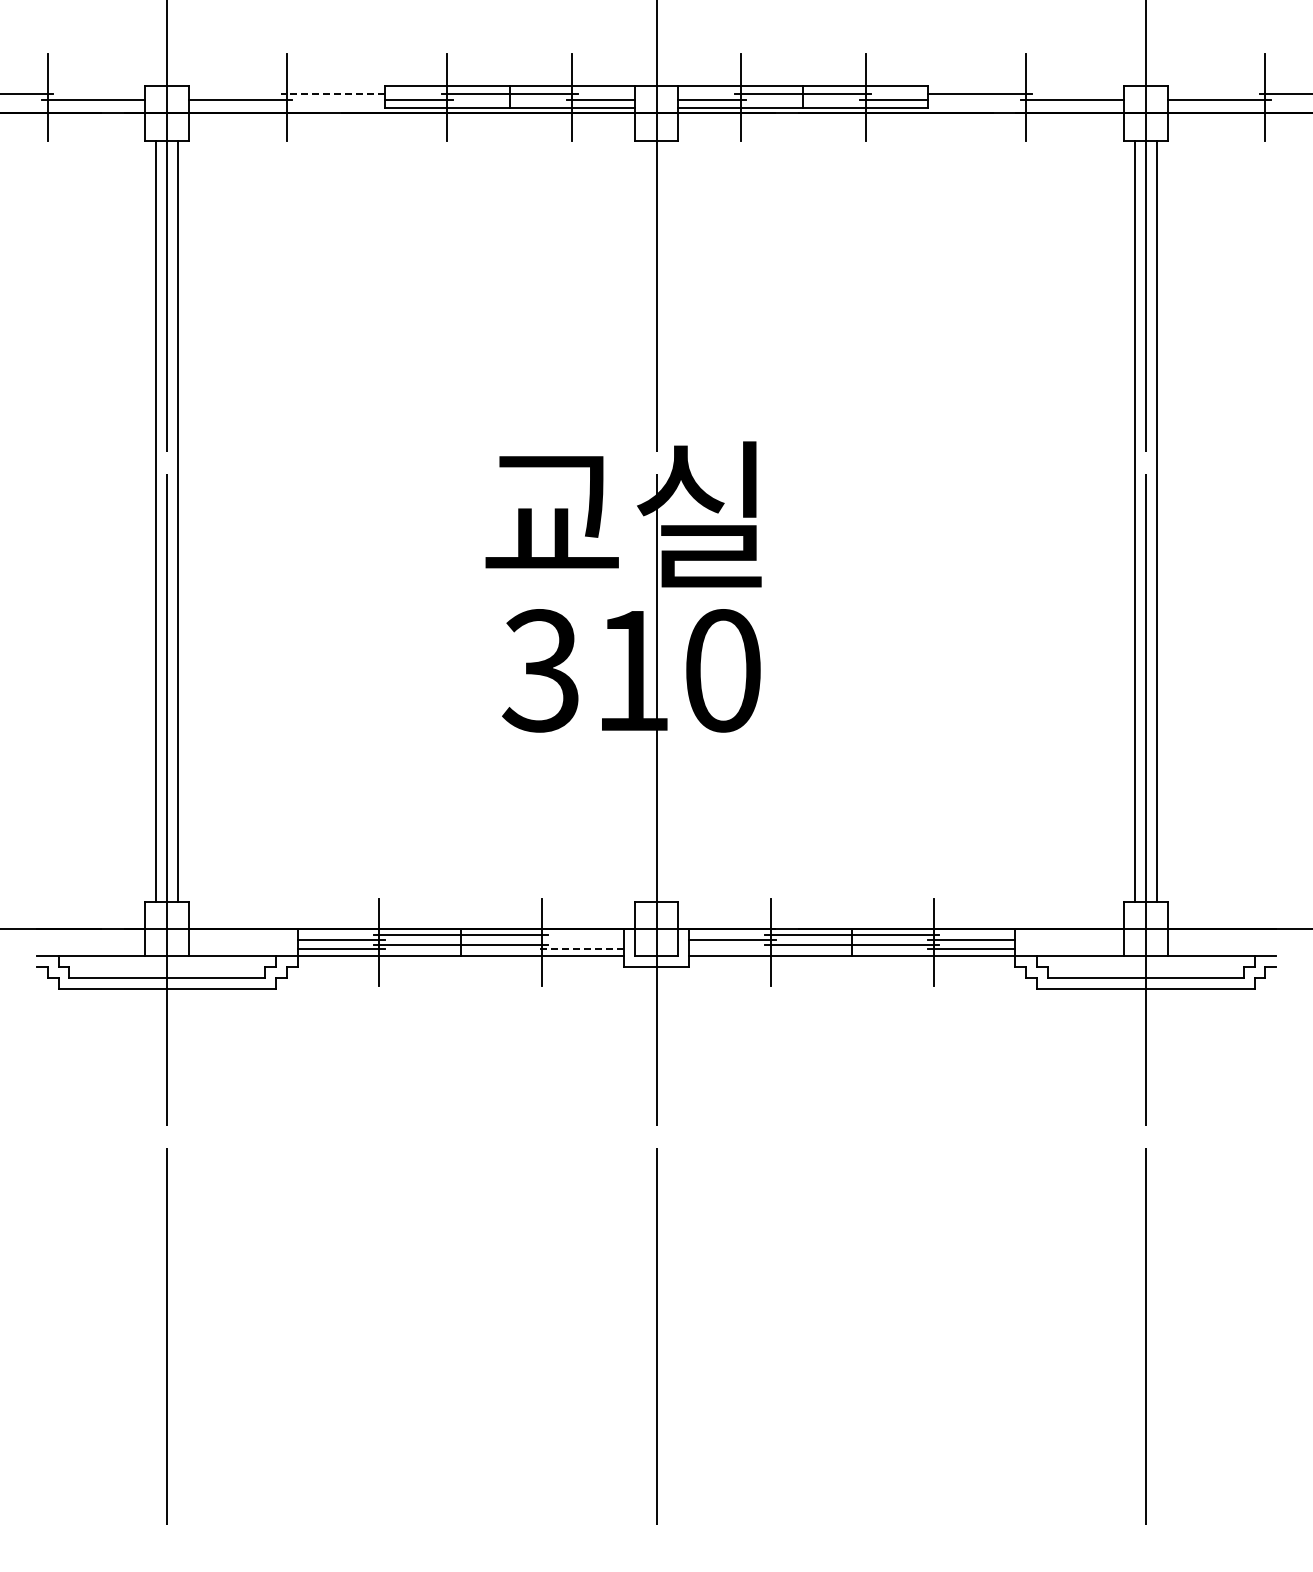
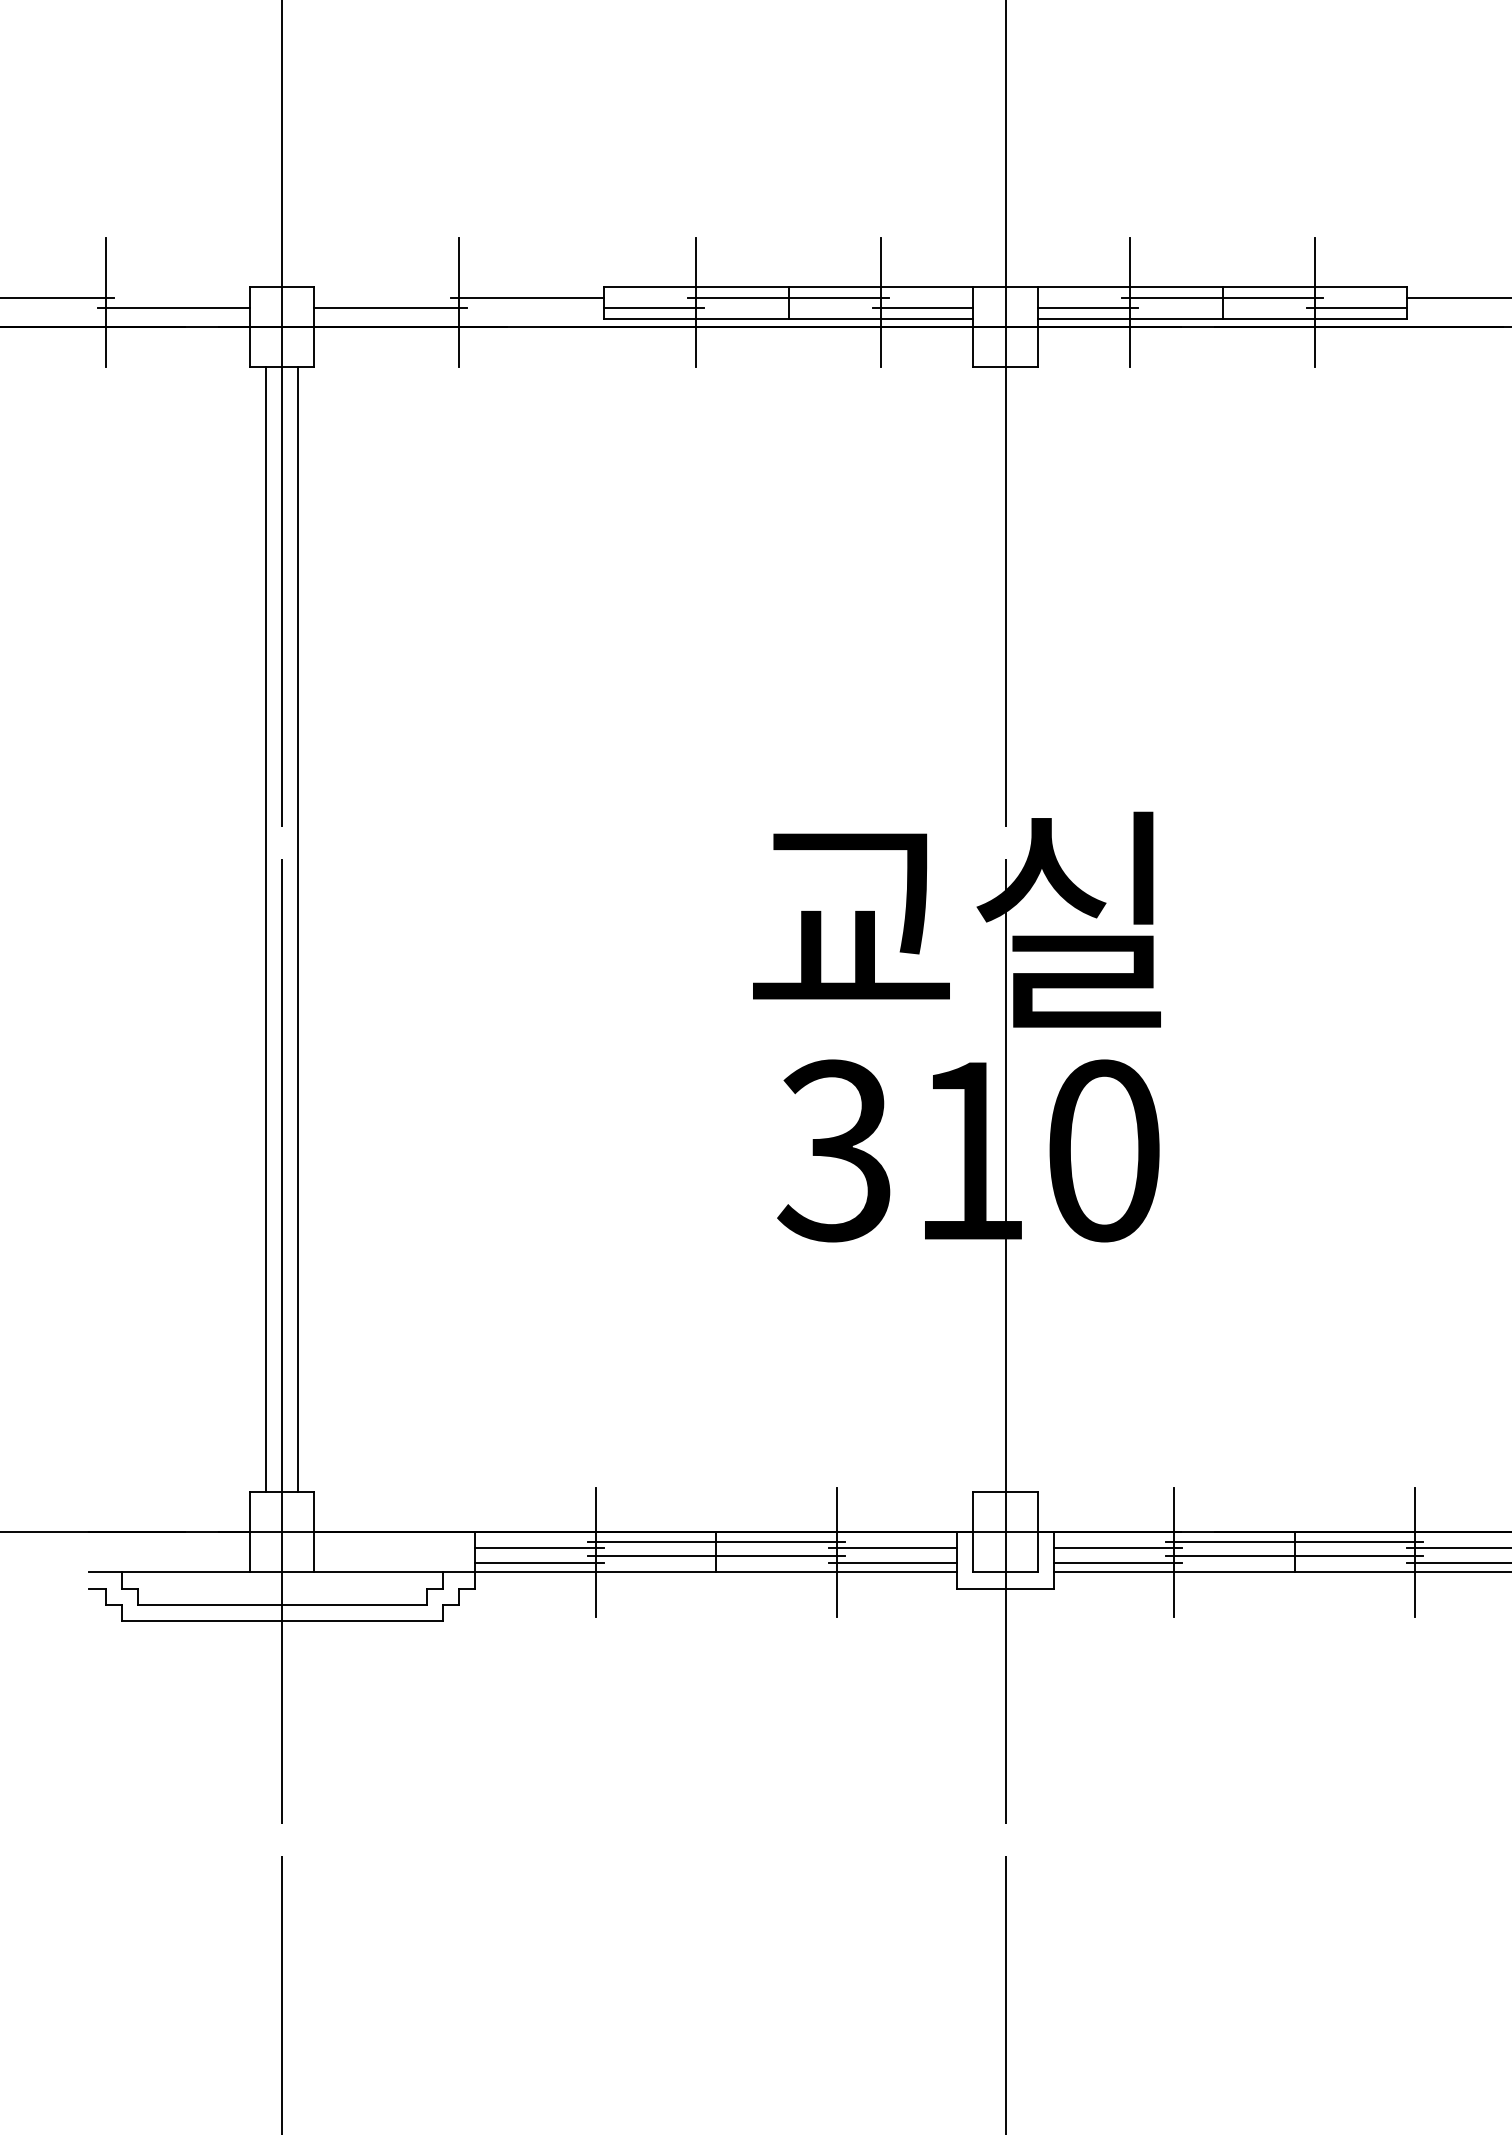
line: (333, 93) -> (528, 297), dashed -> solid
line: (579, 939) -> (891, 1548), added
line: (579, 949) -> (891, 1562), dashed -> solid
line: (732, 949) -> (1117, 1562), added

